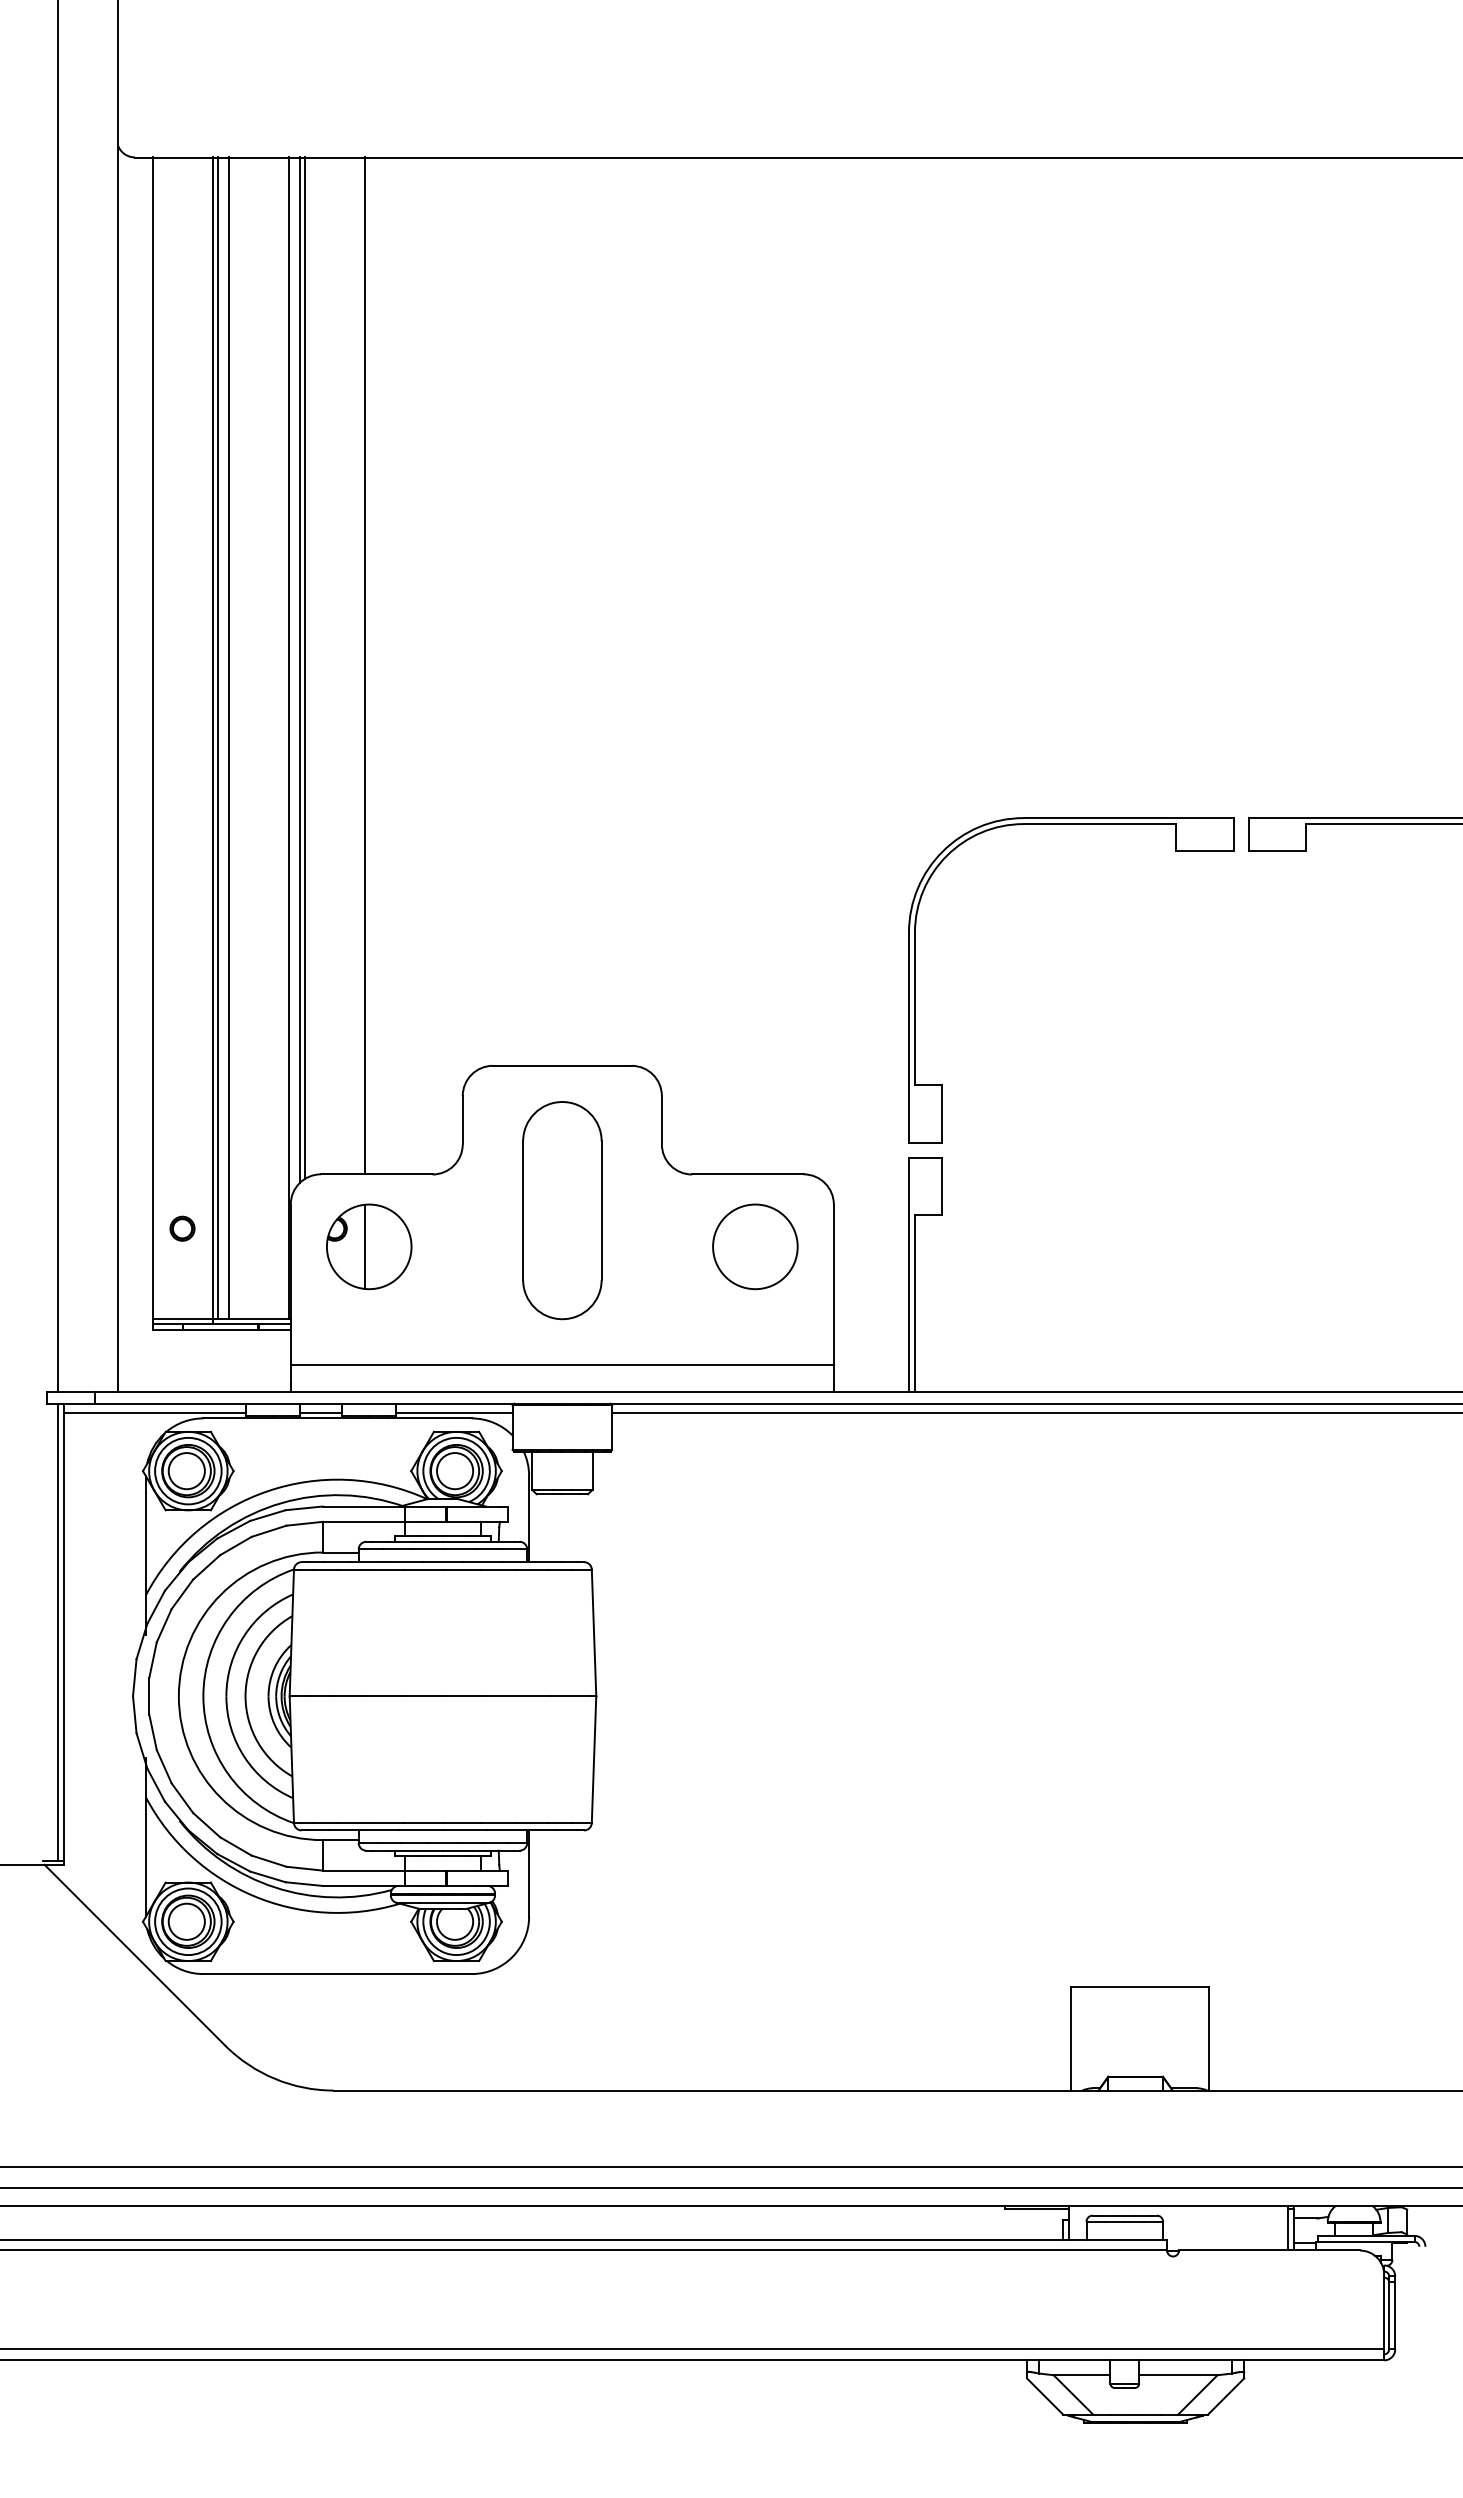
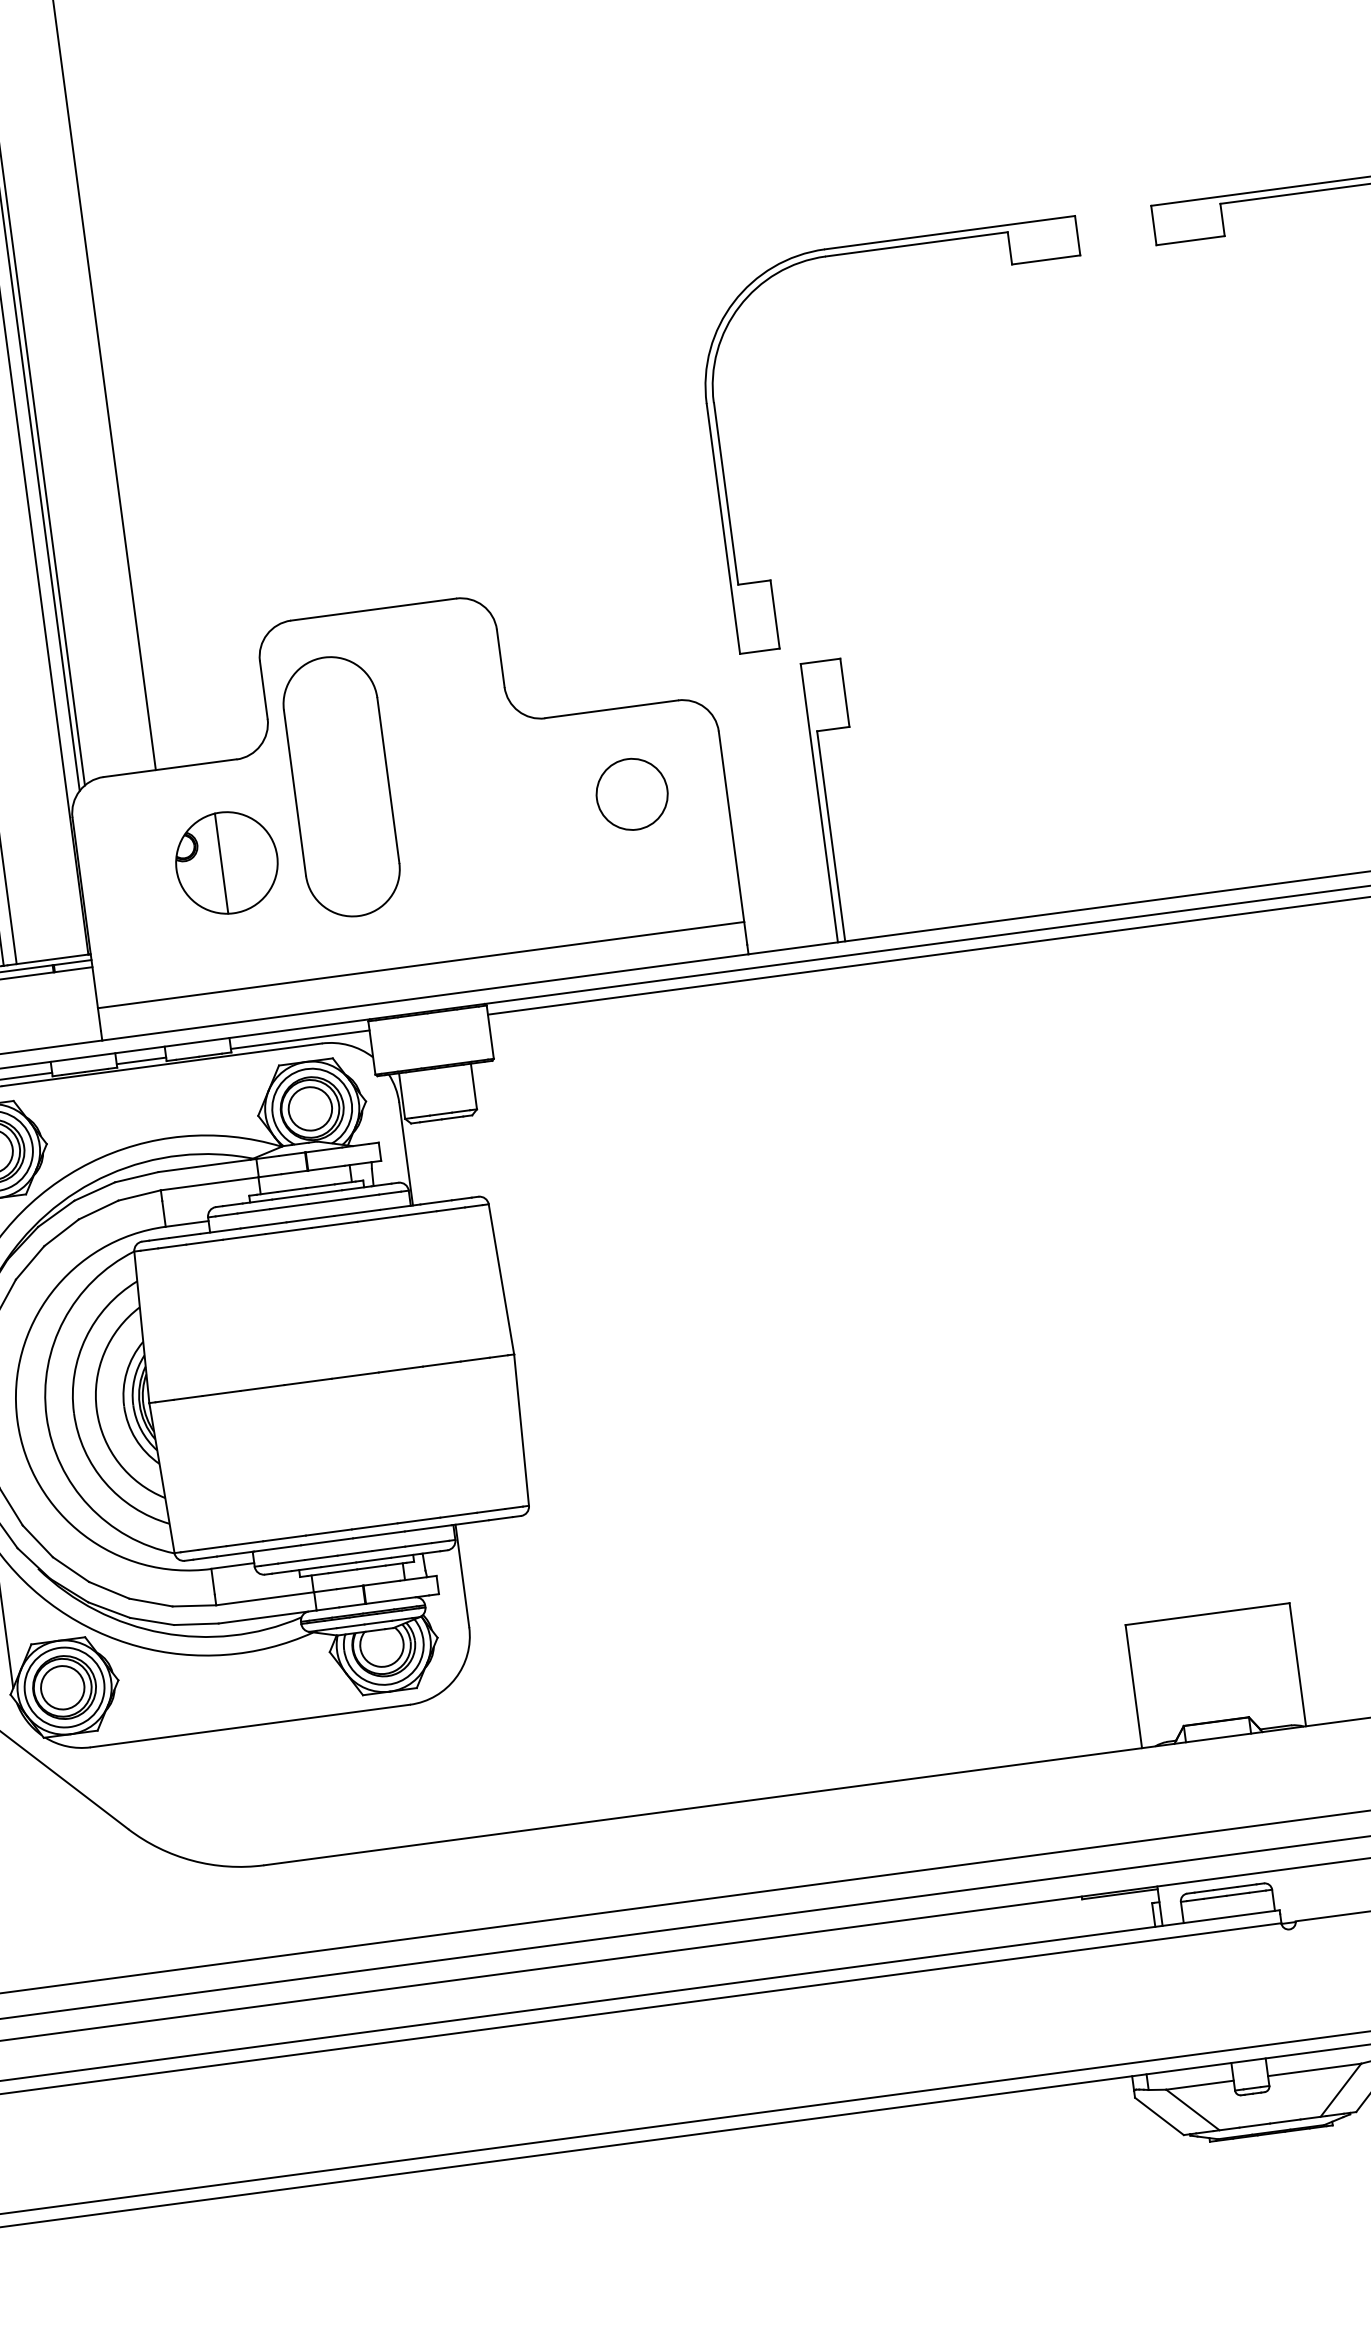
part: (1071, 824) -> (882, 249), moved
part: (562, 1210) -> (341, 786), moved
part: (369, 1246) -> (227, 862), moved
circle: (755, 1246) -> (632, 793), size x0.7

